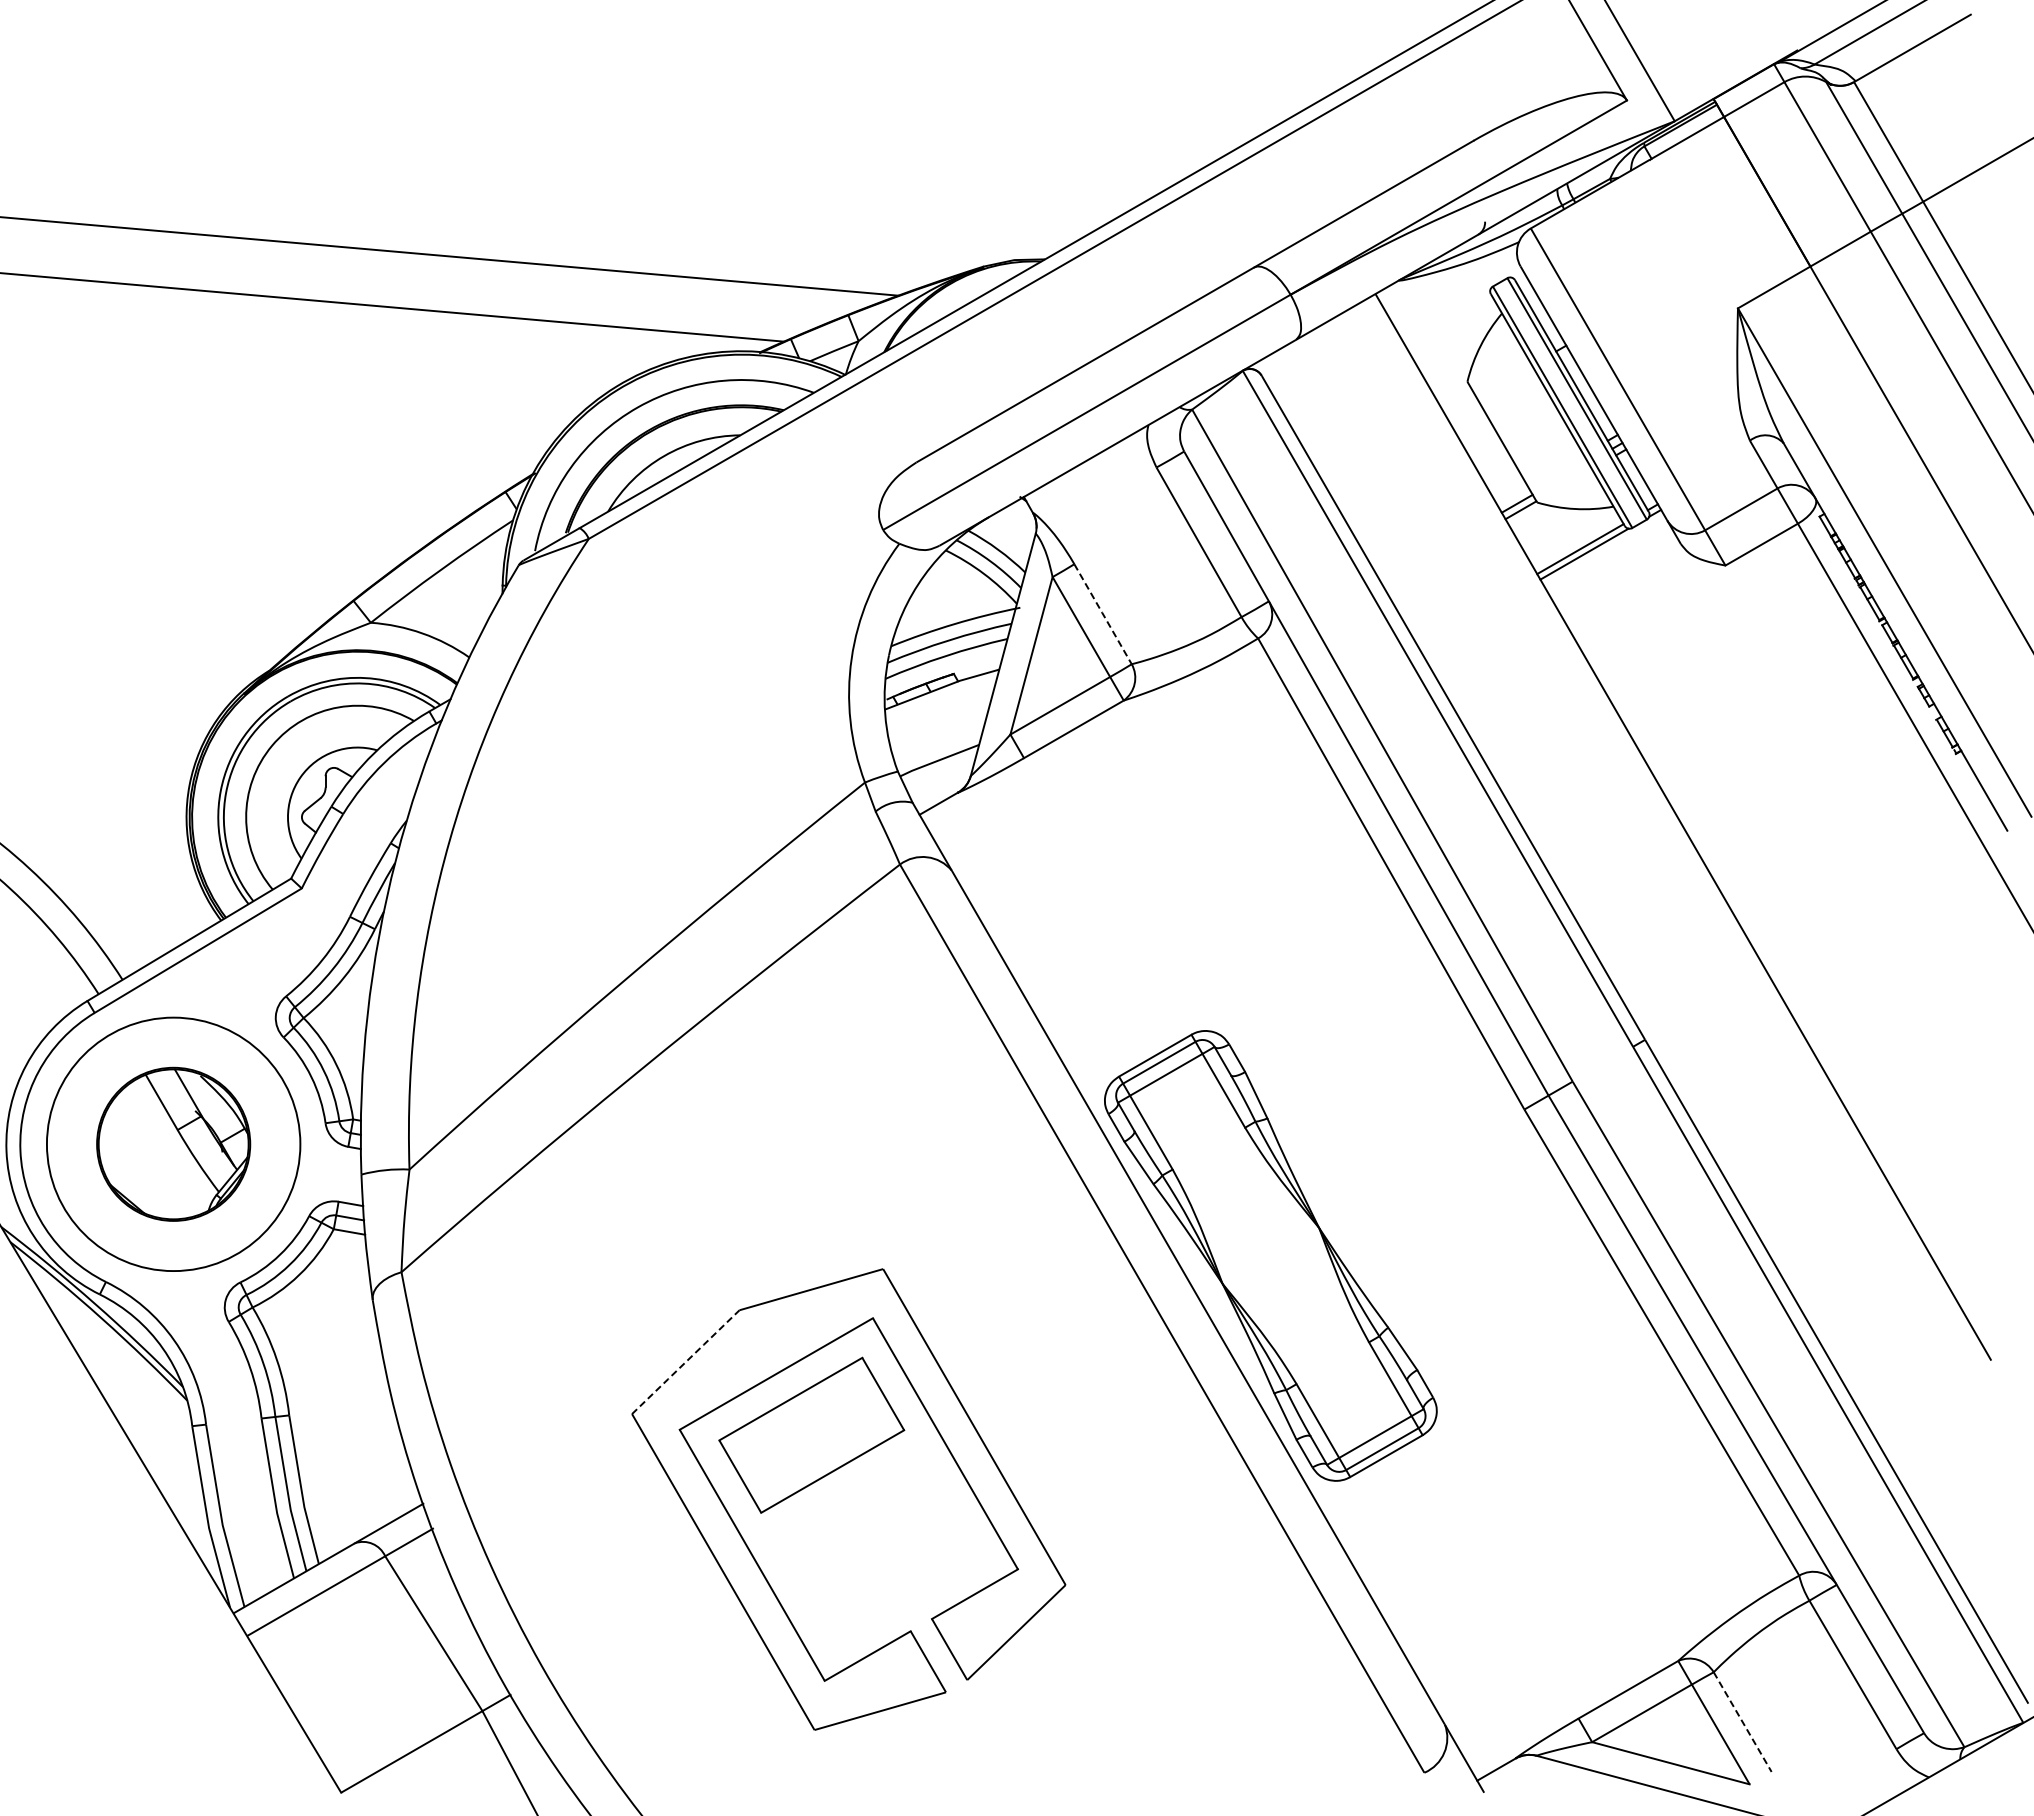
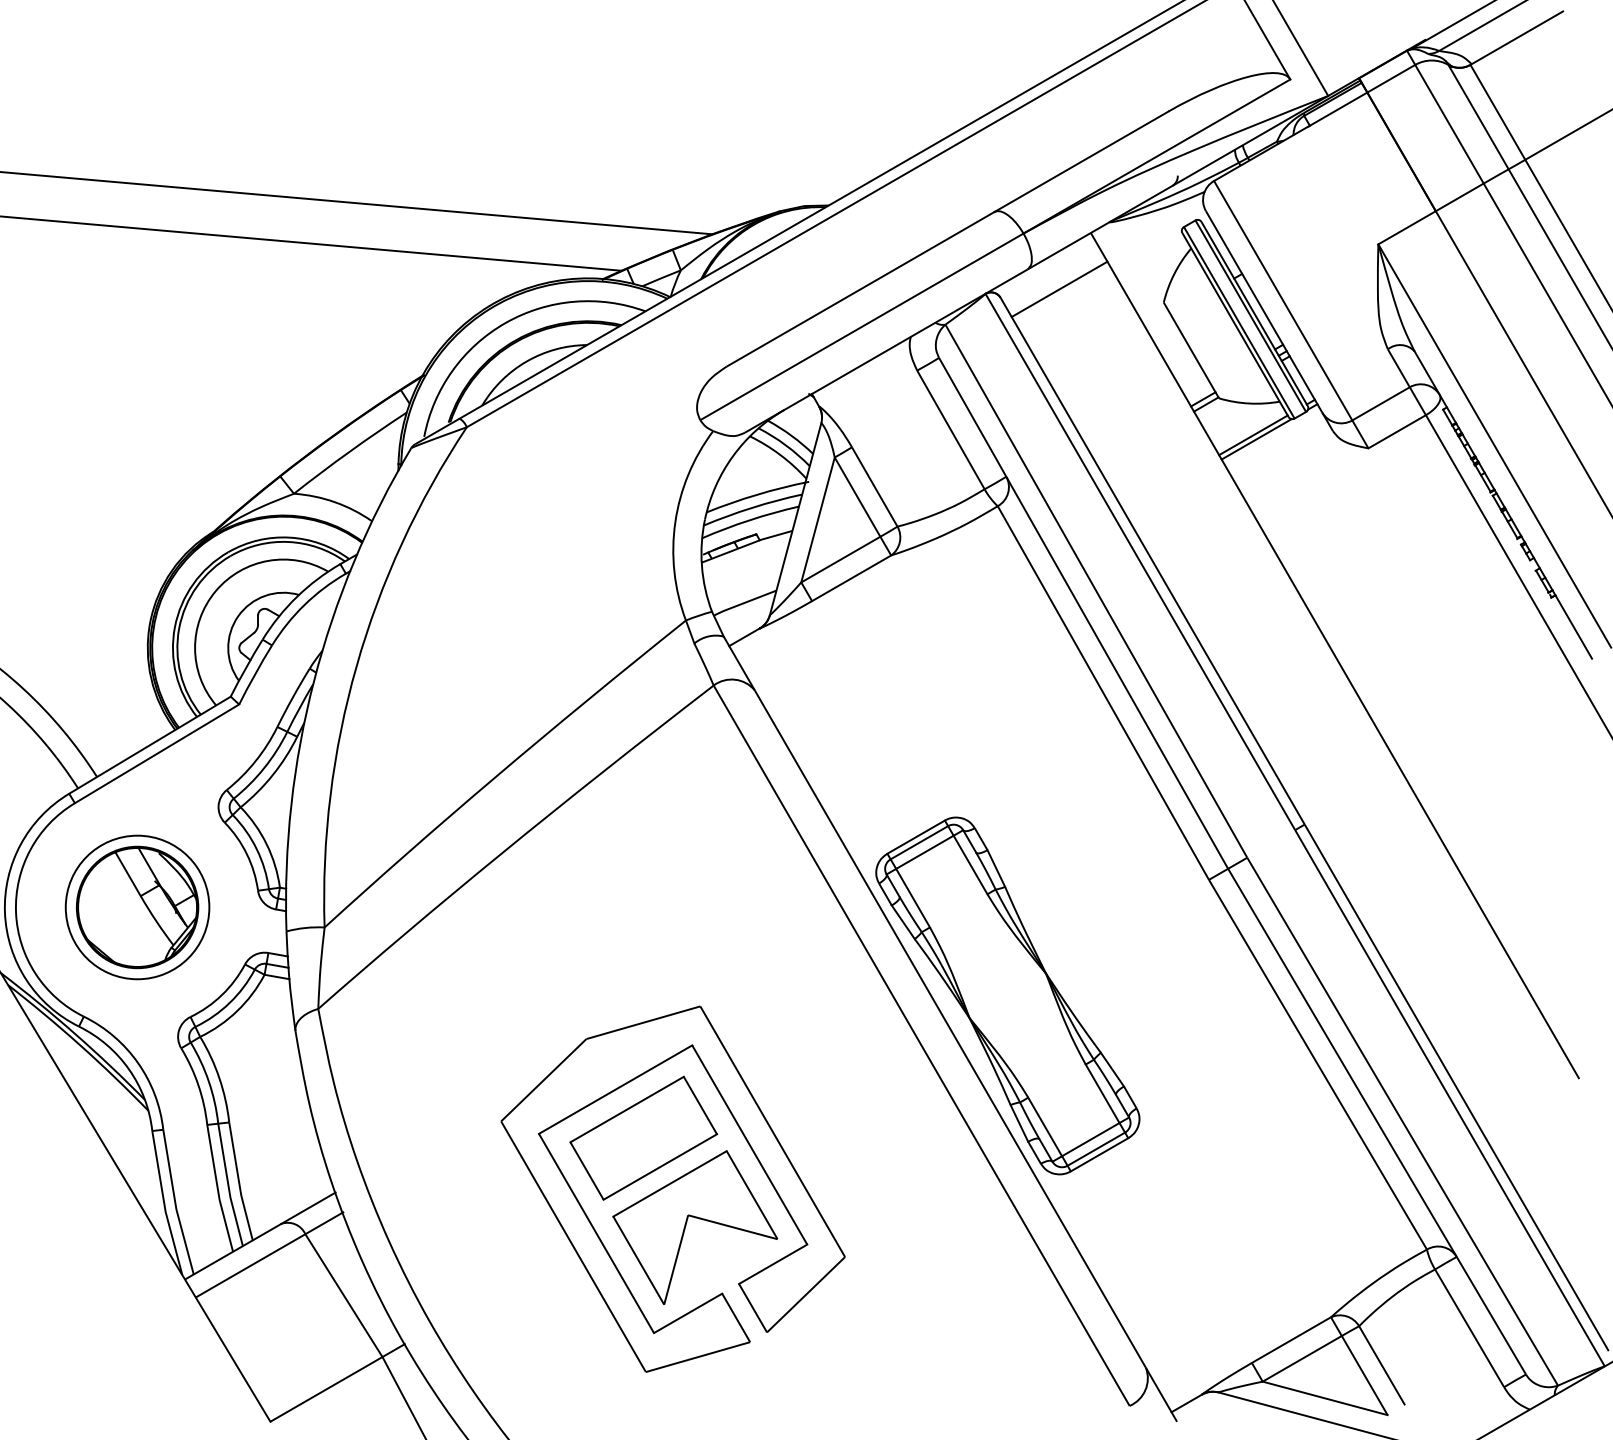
line: (1335, 364) -> (1059, 288), added
line: (1103, 614) -> (875, 487), dashed -> solid
circle: (173, 1143) -> (137, 906), size x0.71
line: (686, 1361) -> (544, 1079), dashed -> solid
part: (878, 1536) -> (696, 1218), added
line: (1742, 1721) -> (1381, 1365), dashed -> solid

